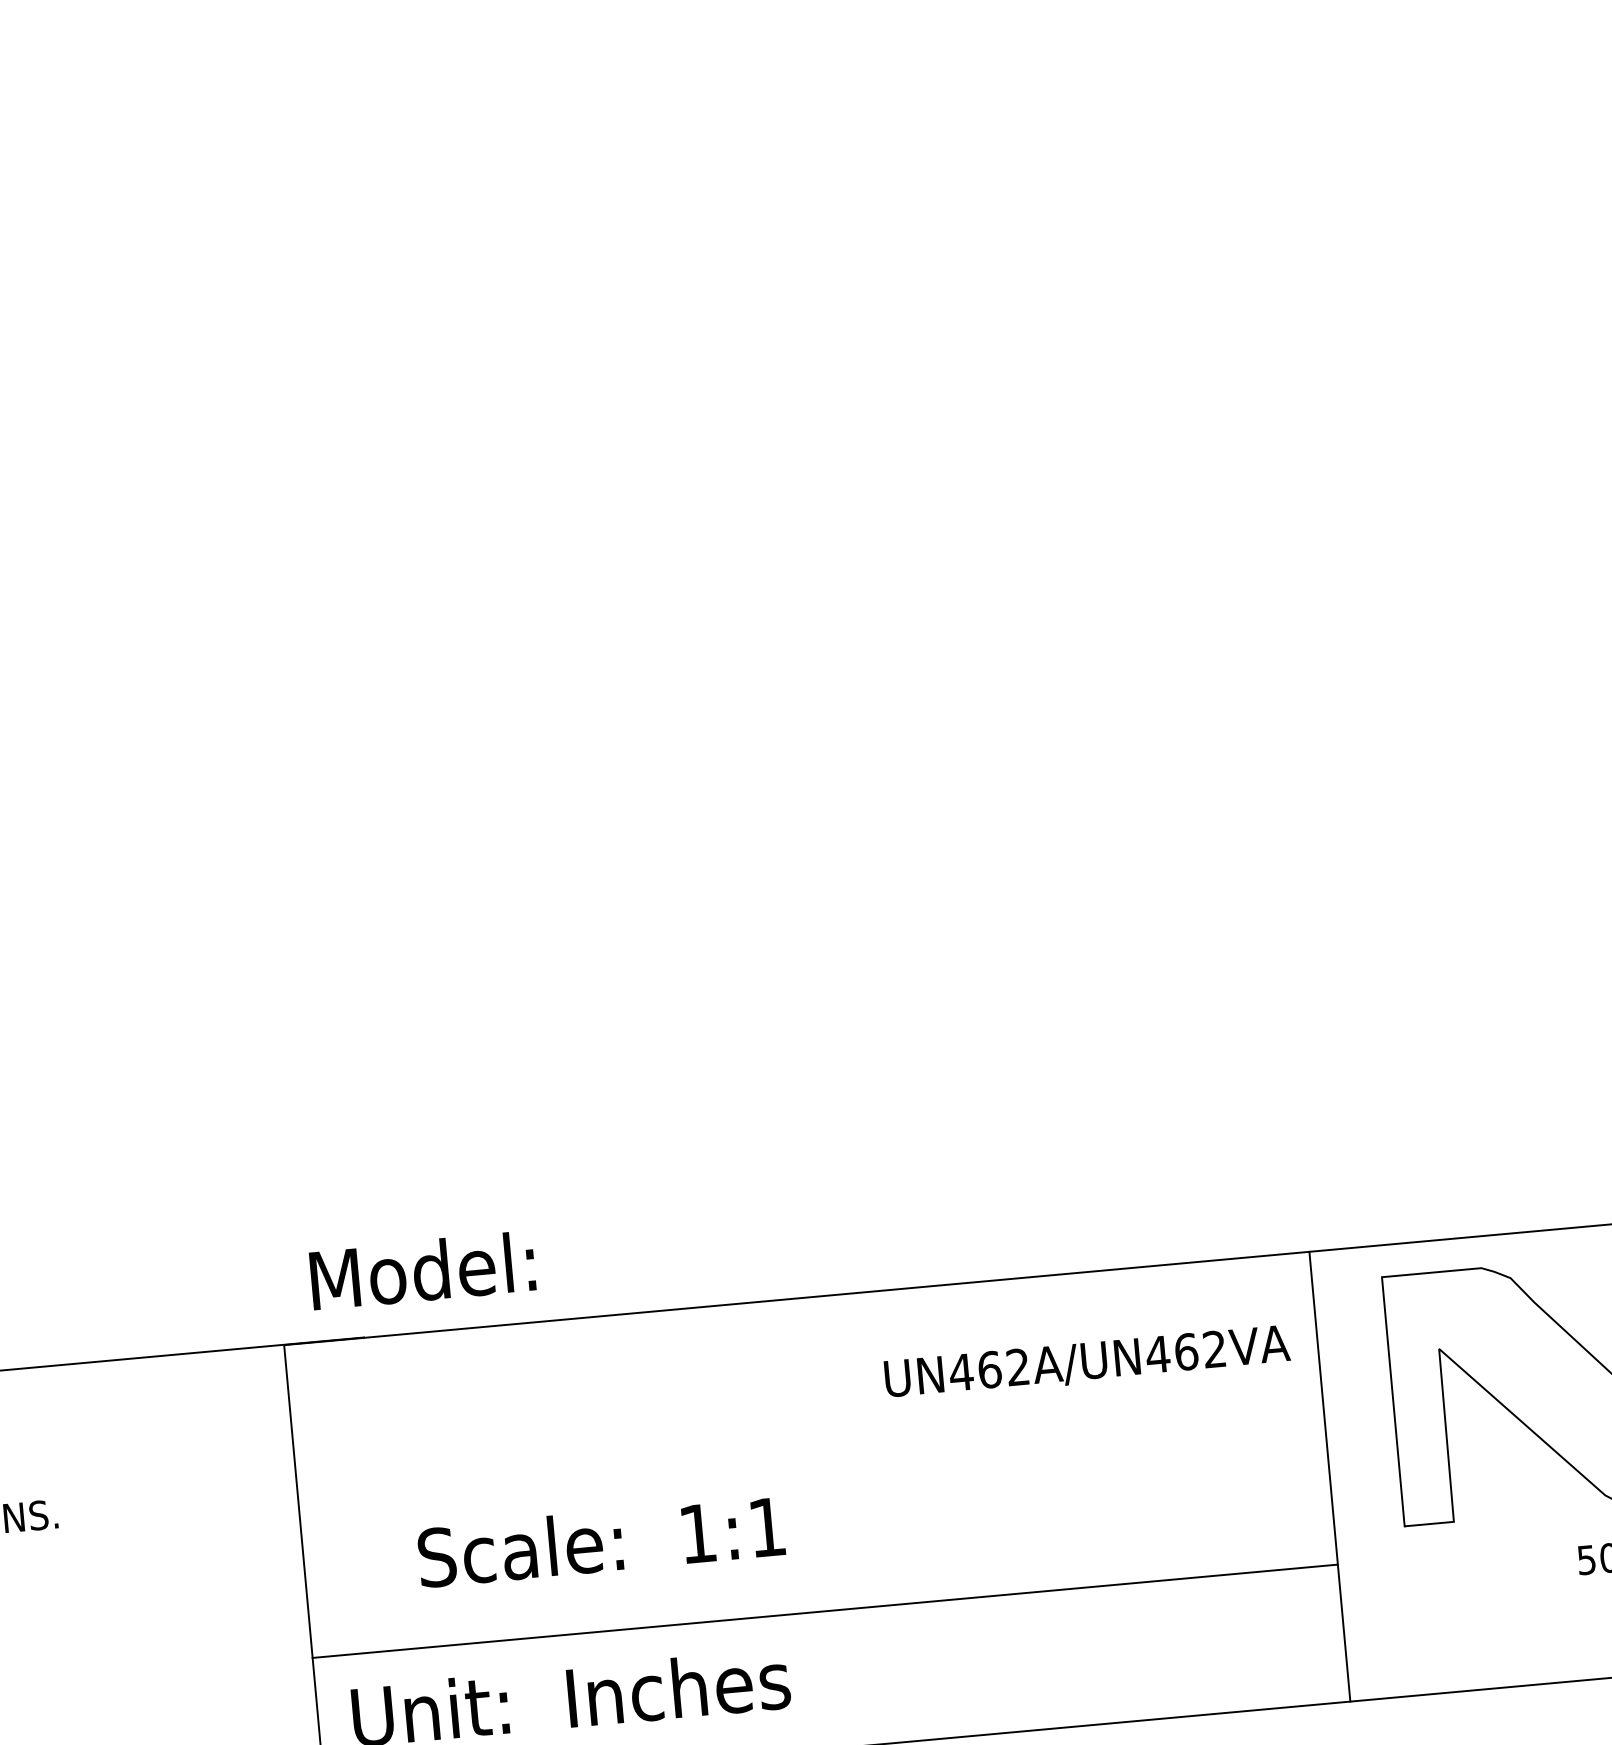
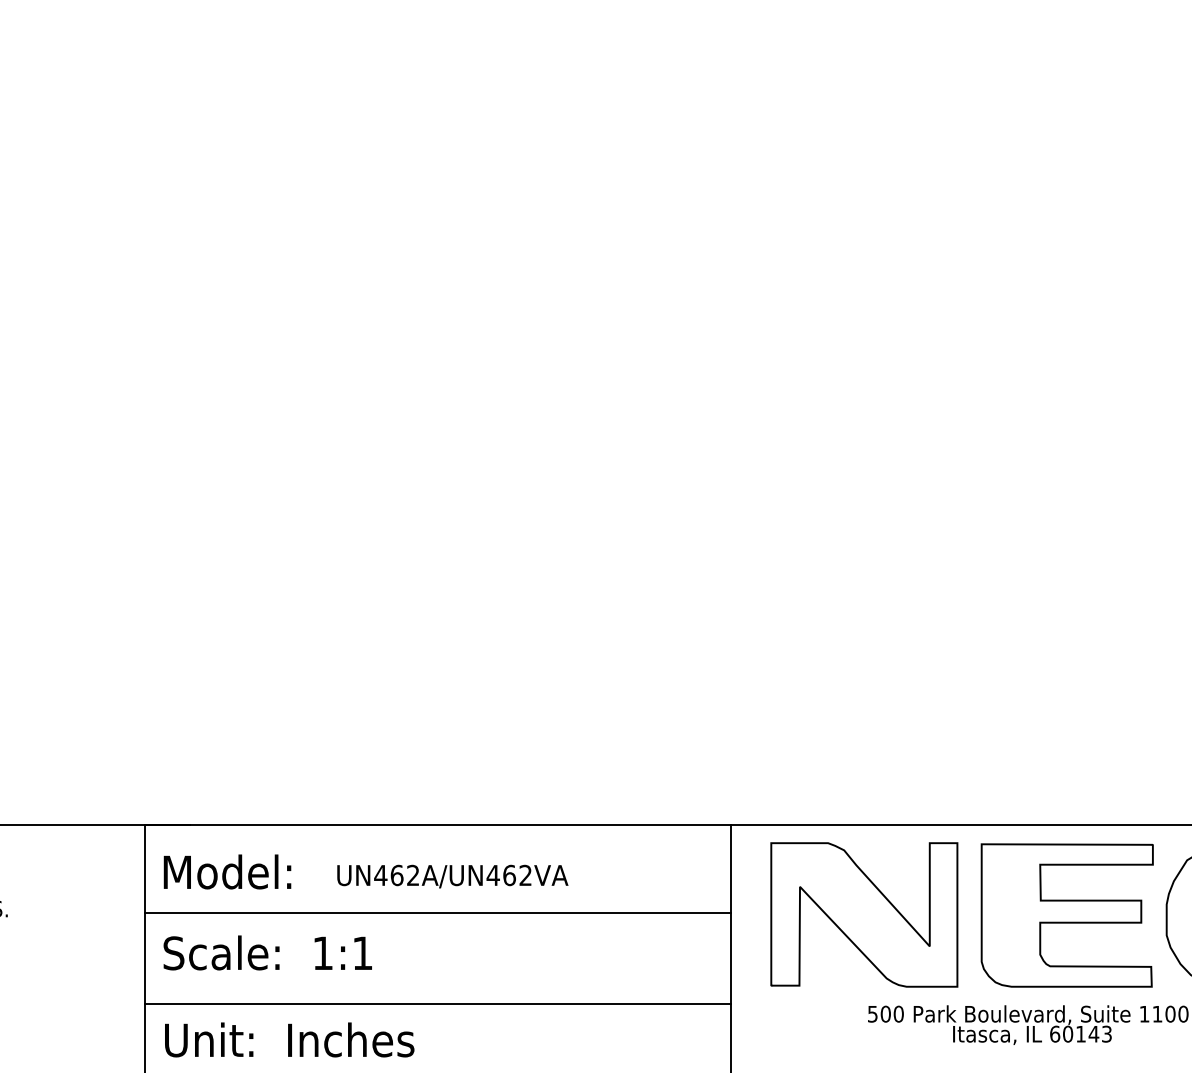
text: (422, 1269) -> (227, 871), moved
text: (1086, 1362) -> (452, 876), moved
line: (811, 1453) -> (438, 913), added
text: (600, 1541) -> (267, 952), moved

